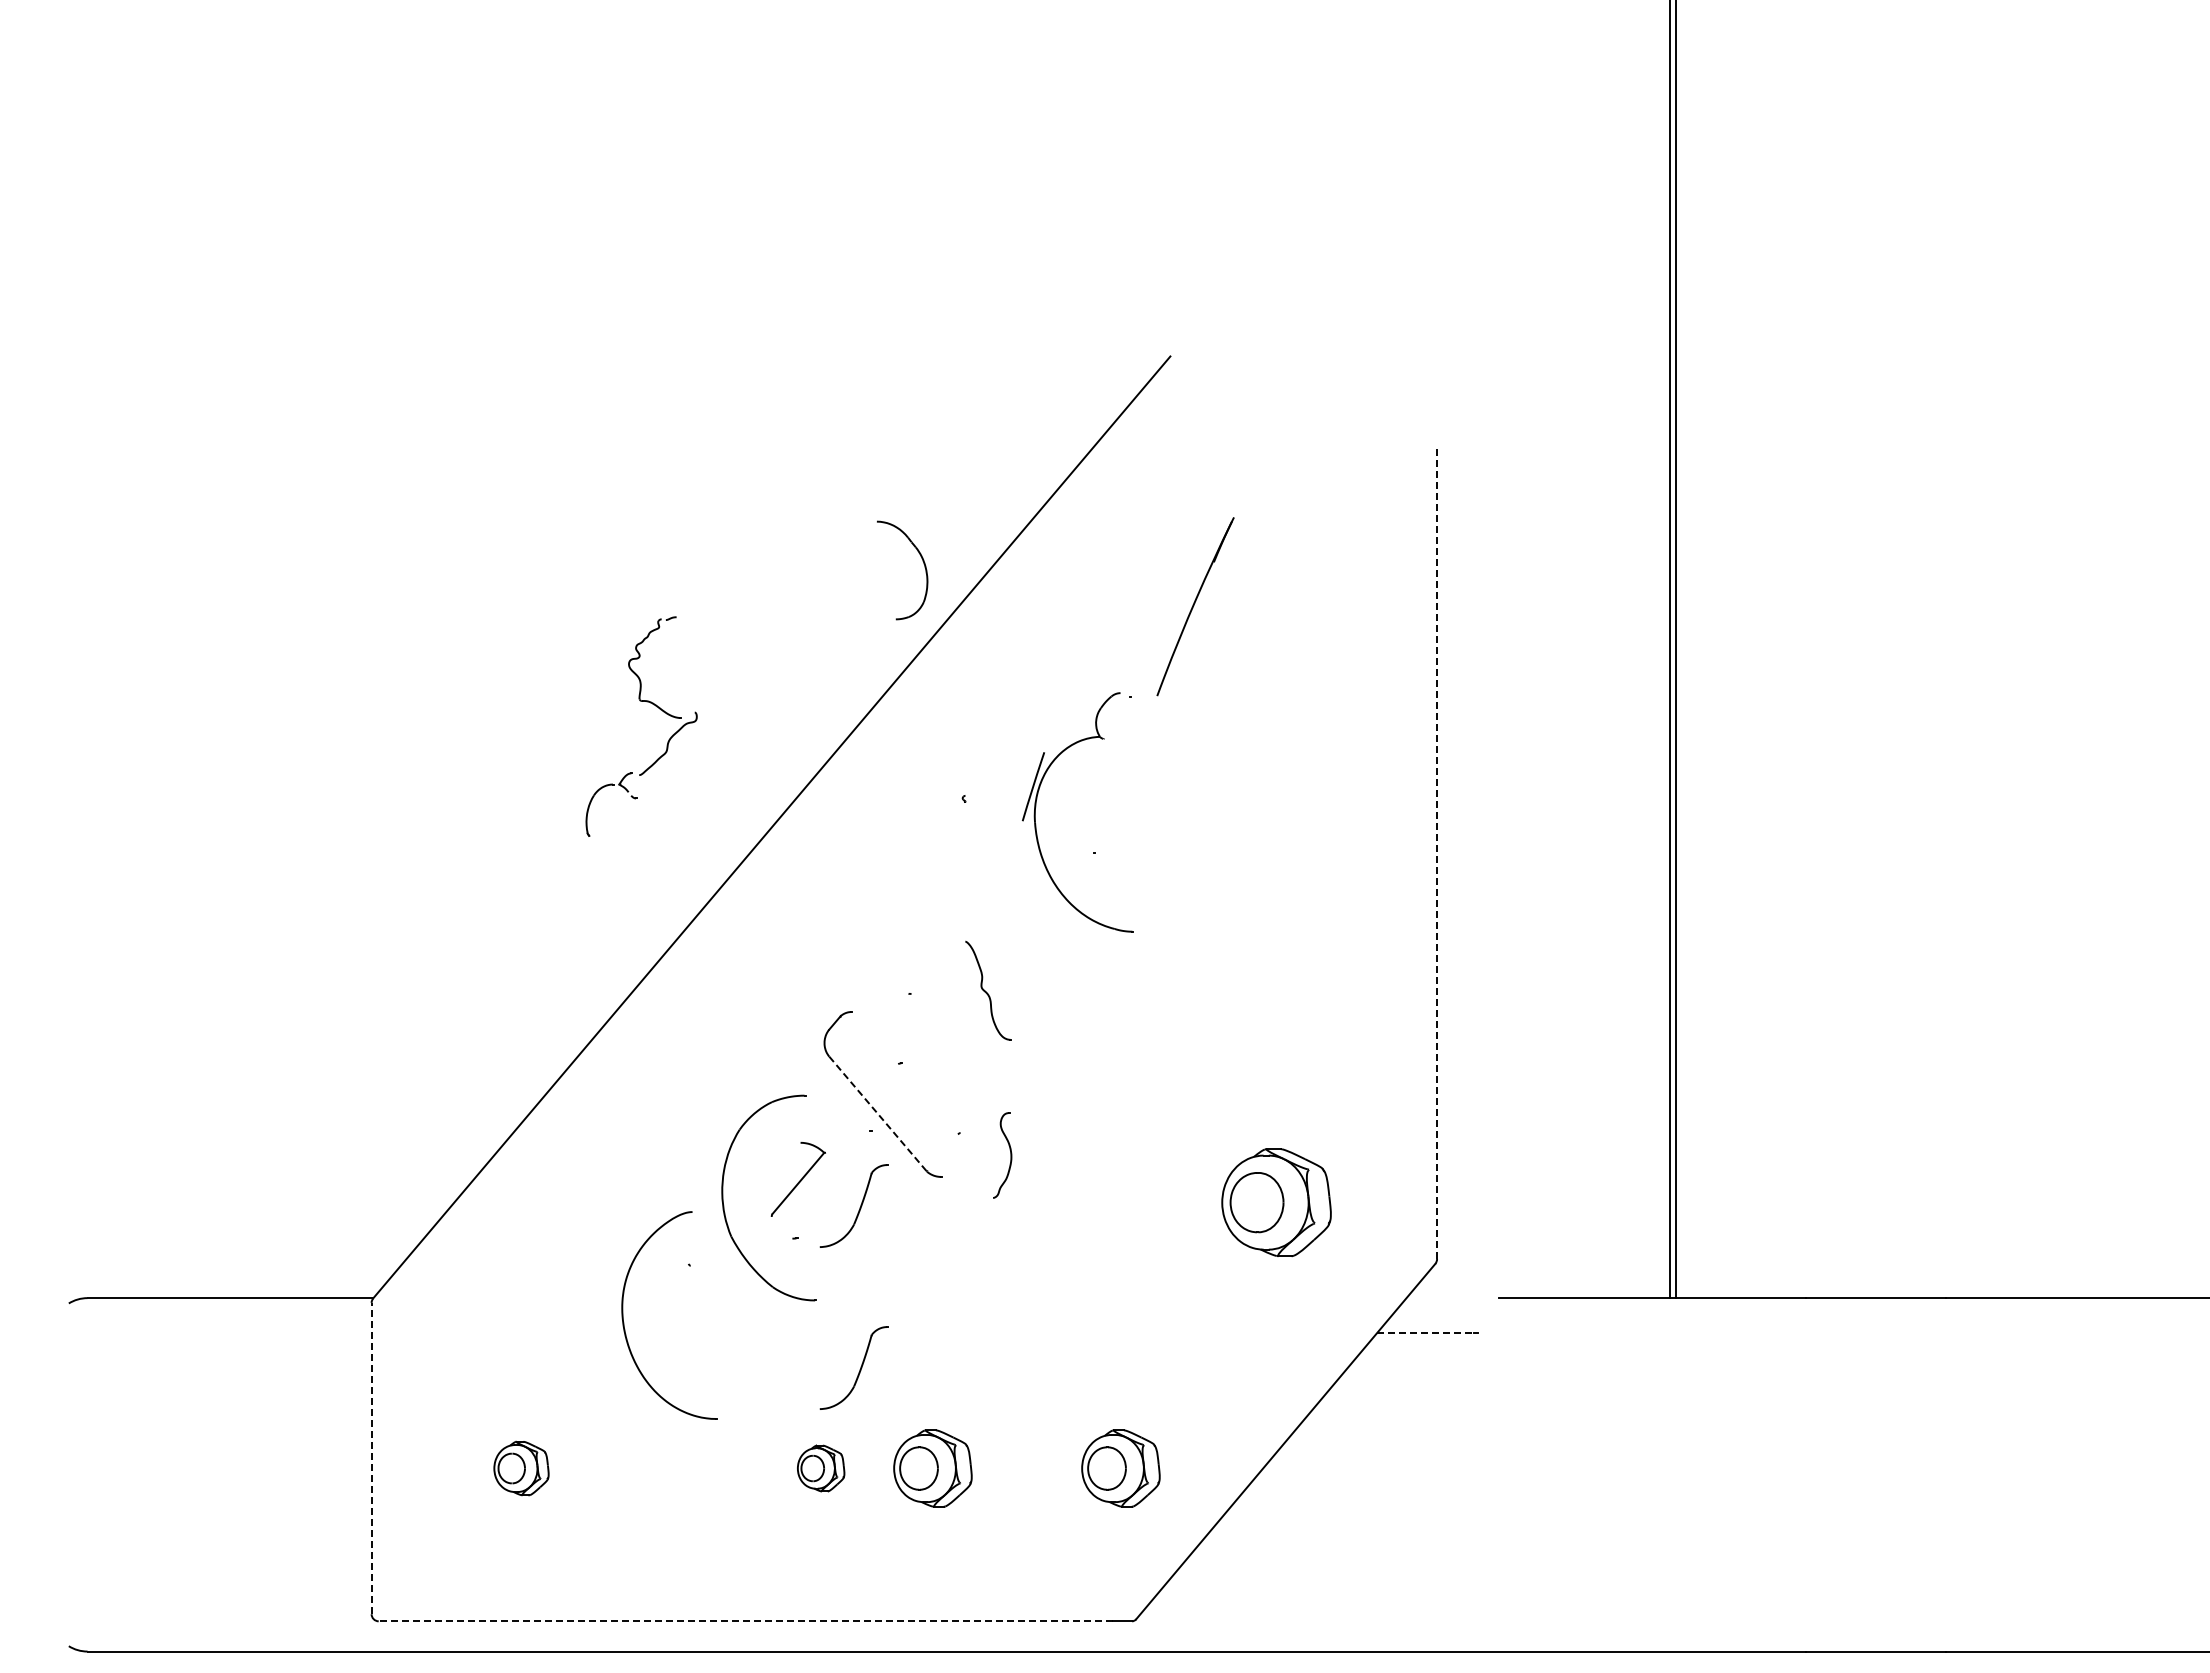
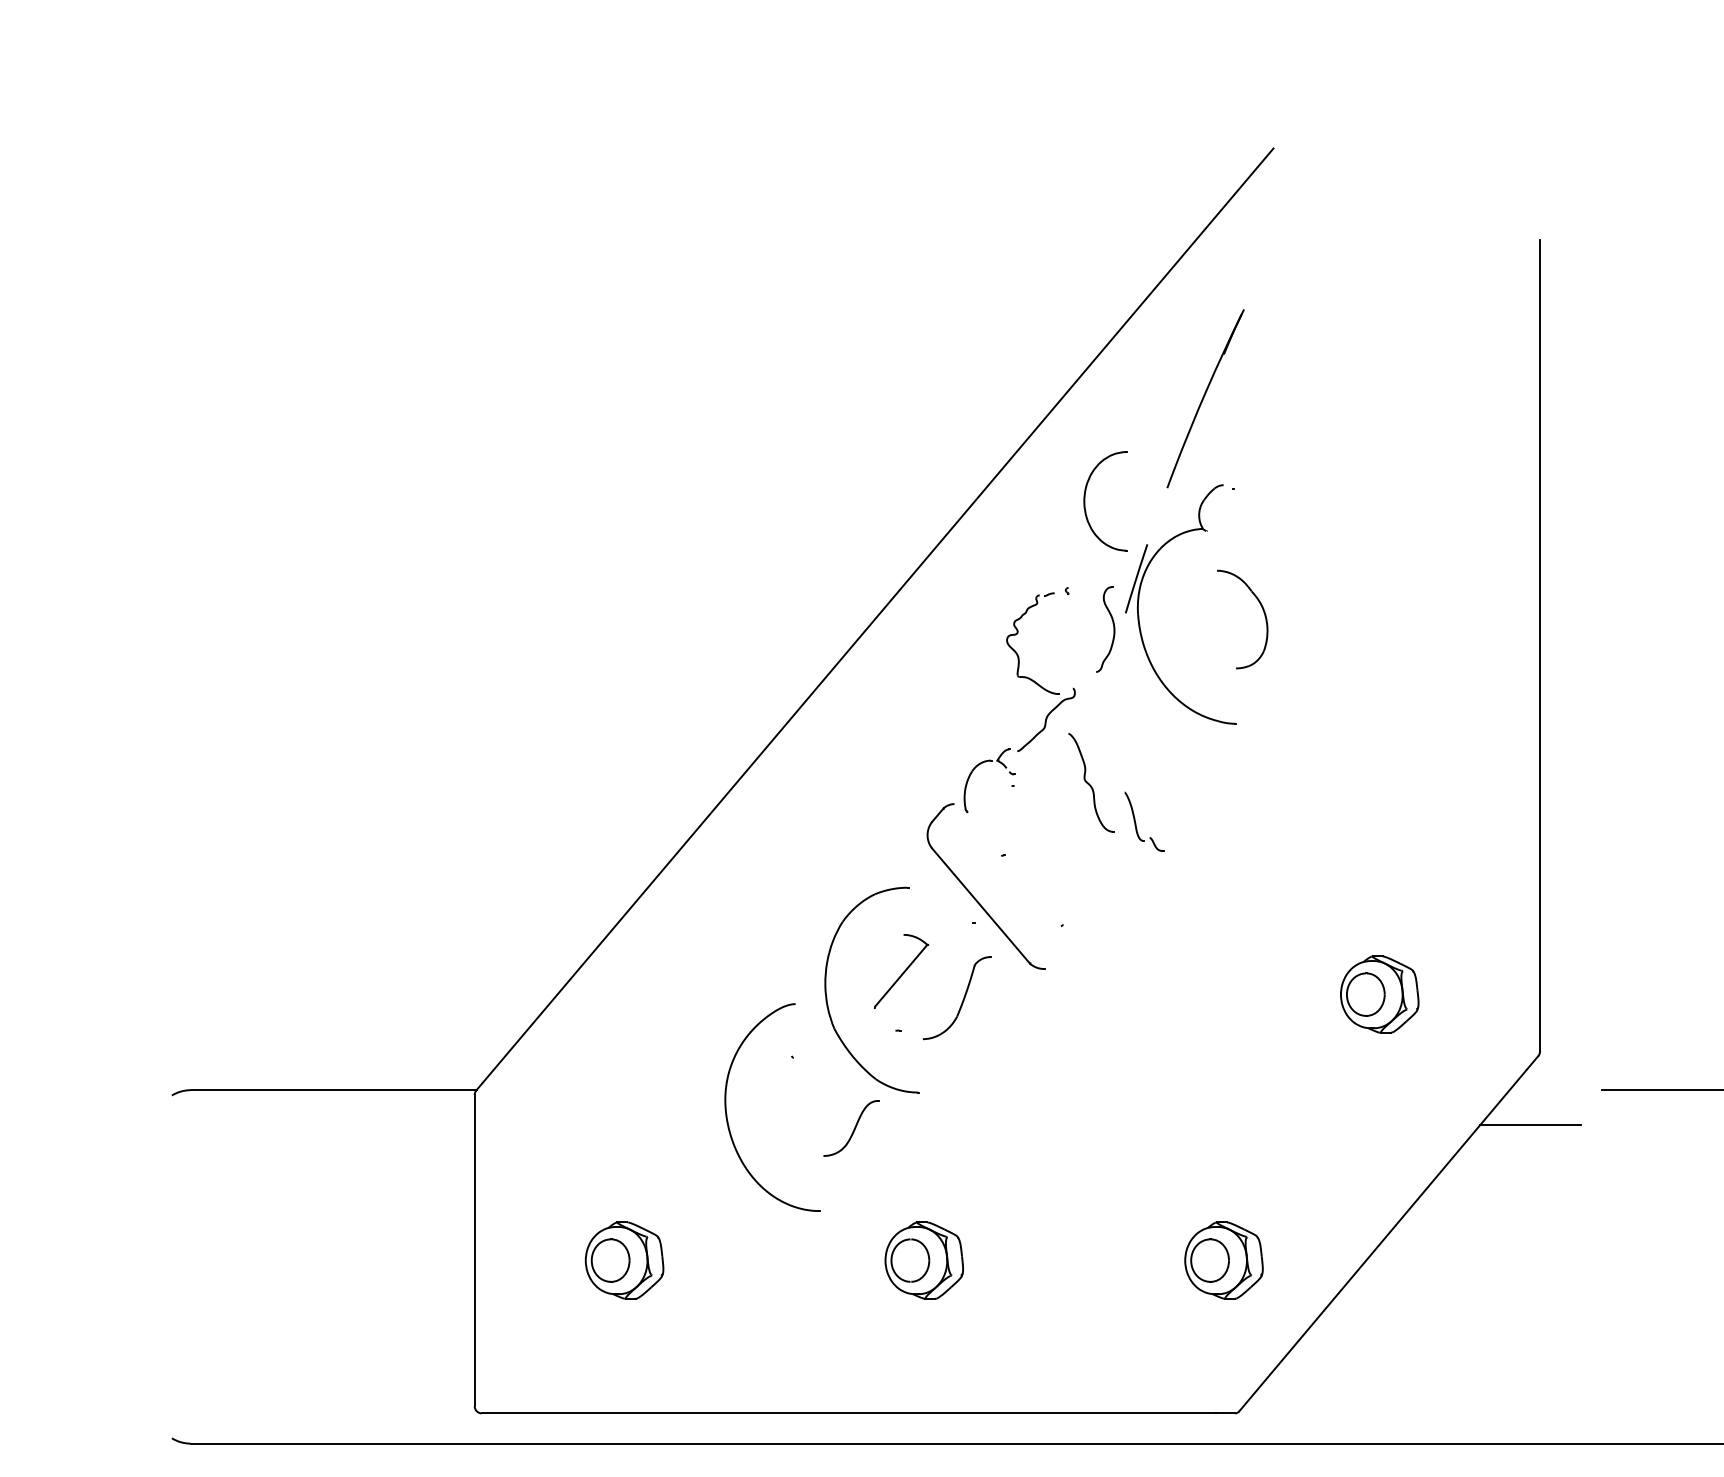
part: (923, 564) -> (1263, 613), moved
part: (1195, 606) -> (1205, 398), moved
part: (655, 706) -> (1033, 682), moved
part: (982, 709) -> (1085, 501), added
line: (1437, 853) -> (1540, 645), dashed -> solid
part: (1033, 1031) -> (1136, 823), added
line: (878, 1114) -> (981, 906), dashed -> solid
part: (1010, 1155) -> (1113, 629), moved
part: (1276, 1202) -> (1379, 994), size x0.71
line: (1425, 1333) -> (1528, 1125), dashed -> solid
part: (748, 1336) -> (851, 1128), added
part: (859, 1369) -> (962, 1161), removed
line: (371, 1458) -> (474, 1250), dashed -> solid
part: (521, 1468) -> (624, 1260), size x1.43
part: (820, 1468) -> (923, 1260), size x1.67
part: (932, 1468) -> (1035, 1260), removed
line: (745, 1621) -> (848, 1413), dashed -> solid

